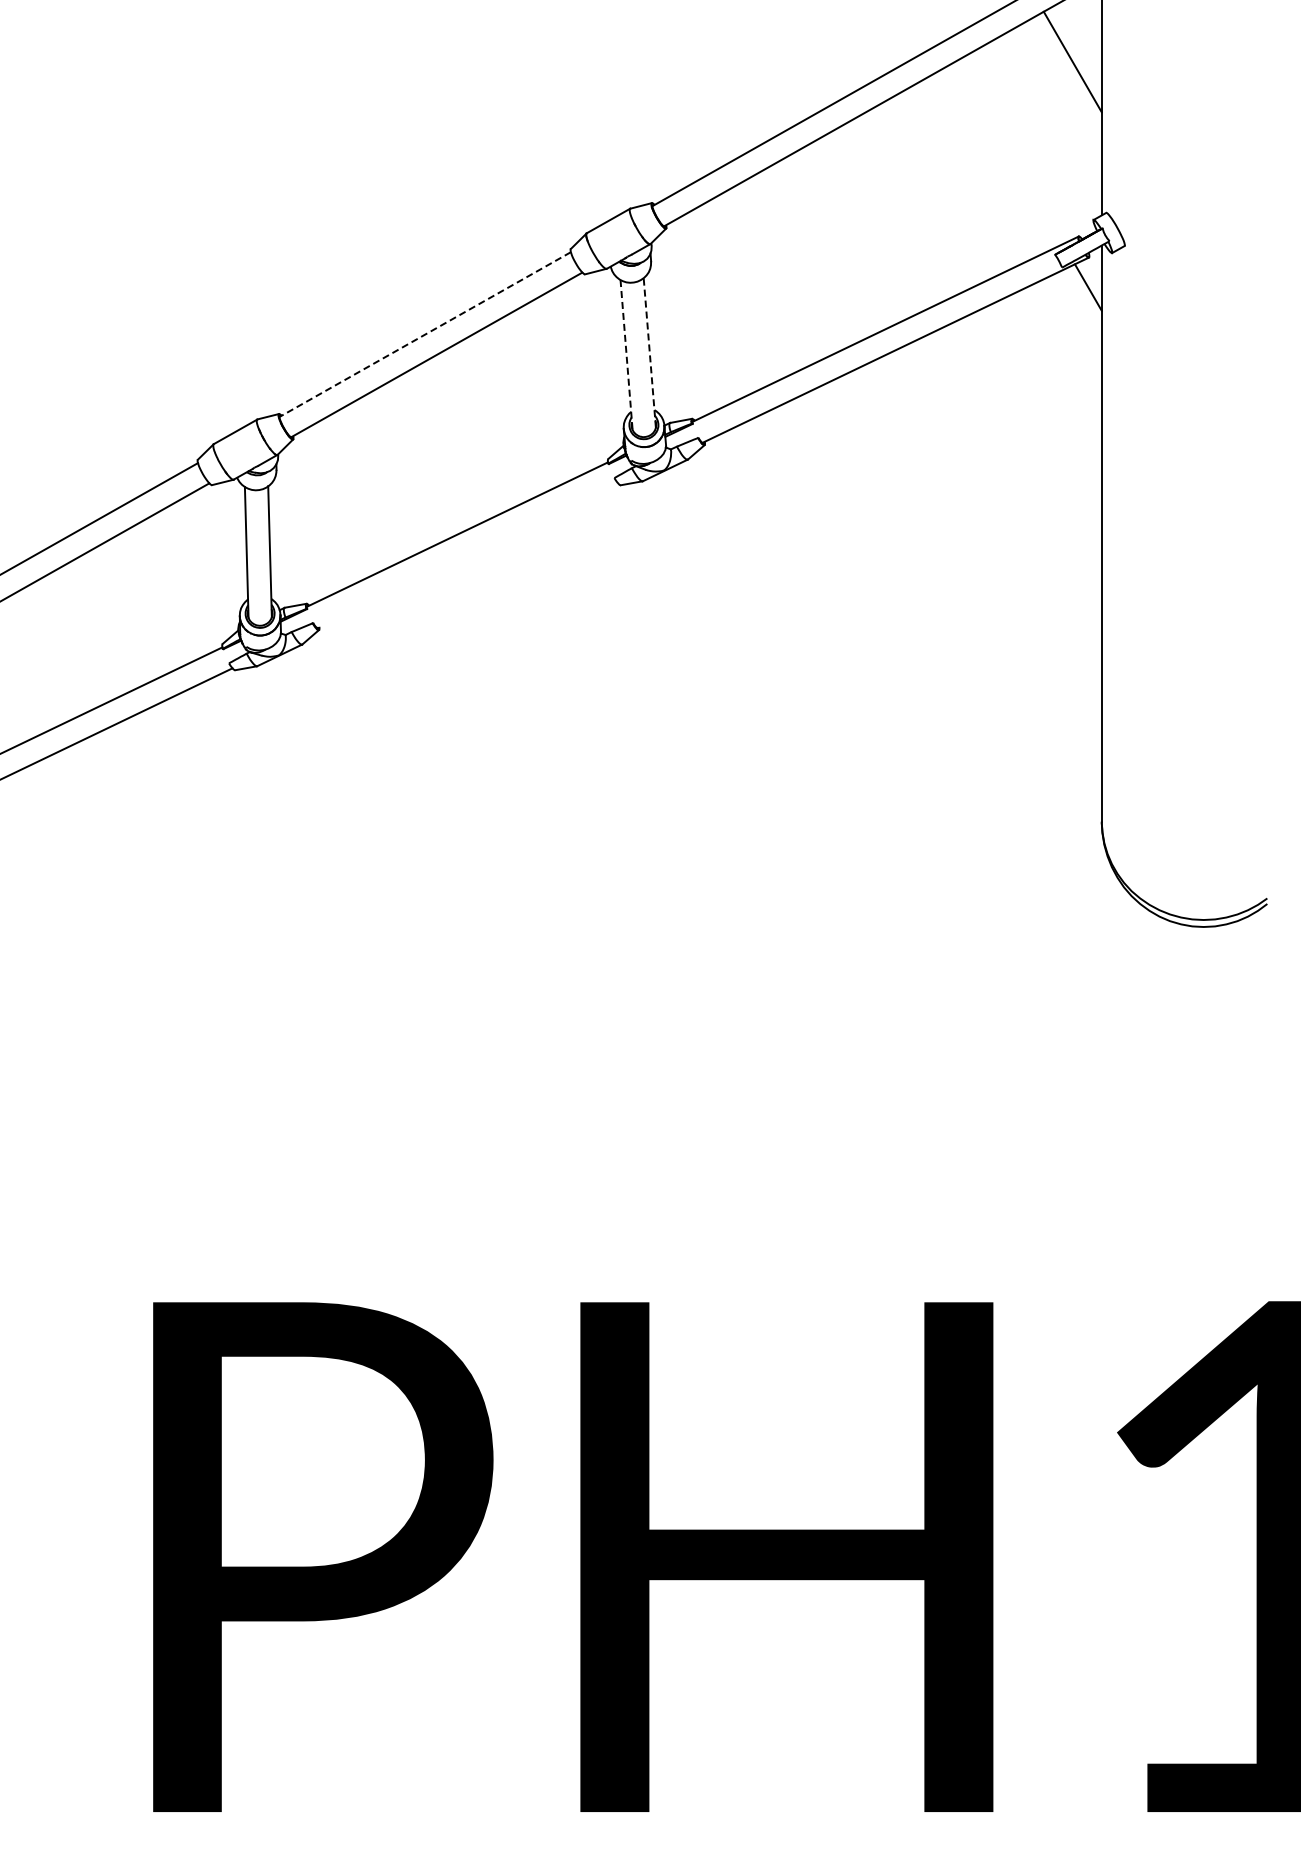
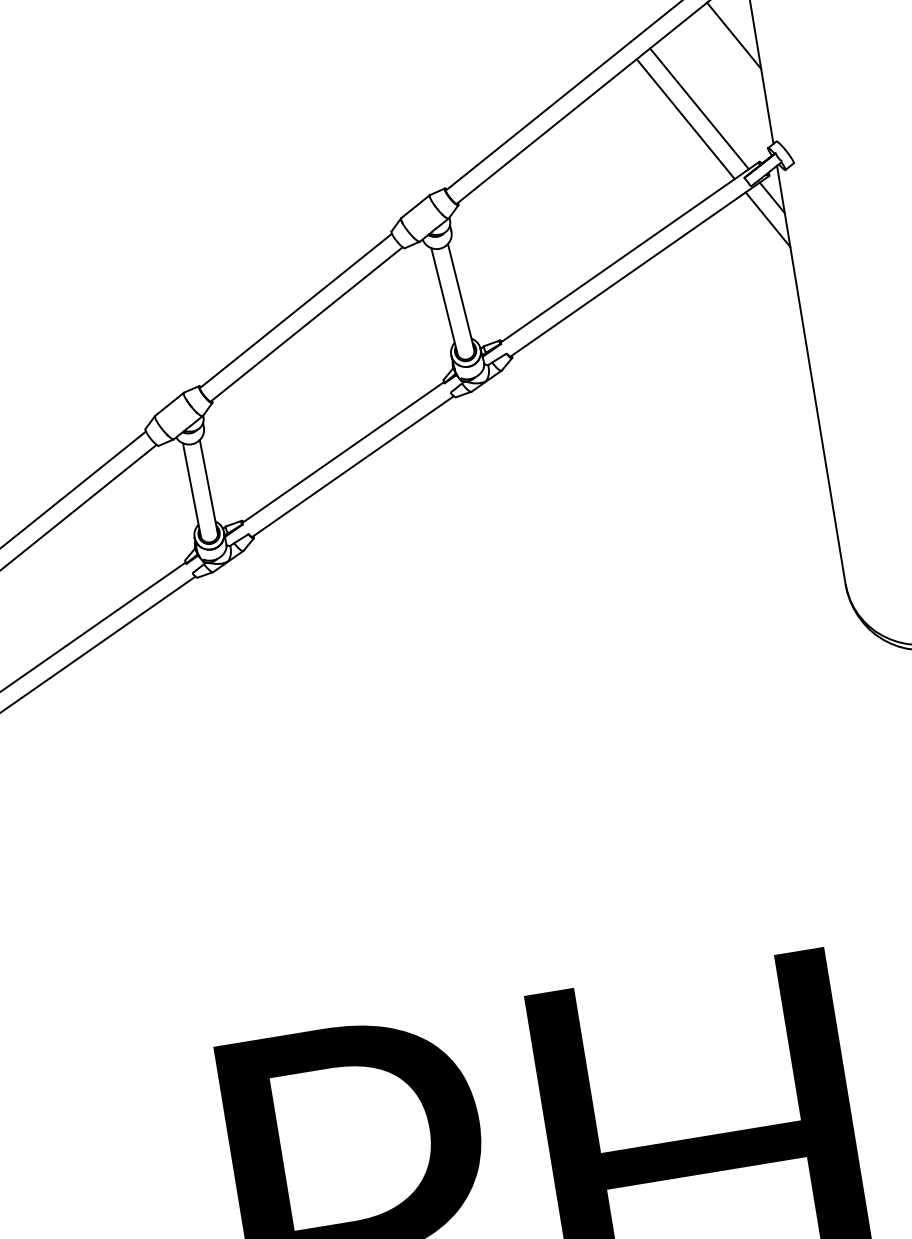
line: (1010, 152) -> (699, 109), added
line: (989, 163) -> (685, 119), added
line: (1077, 315) -> (767, 219), added
line: (424, 334) -> (295, 311), dashed -> solid
line: (649, 352) -> (461, 297), dashed -> solid
line: (626, 355) -> (444, 302), dashed -> solid
line: (467, 555) -> (352, 466), added

